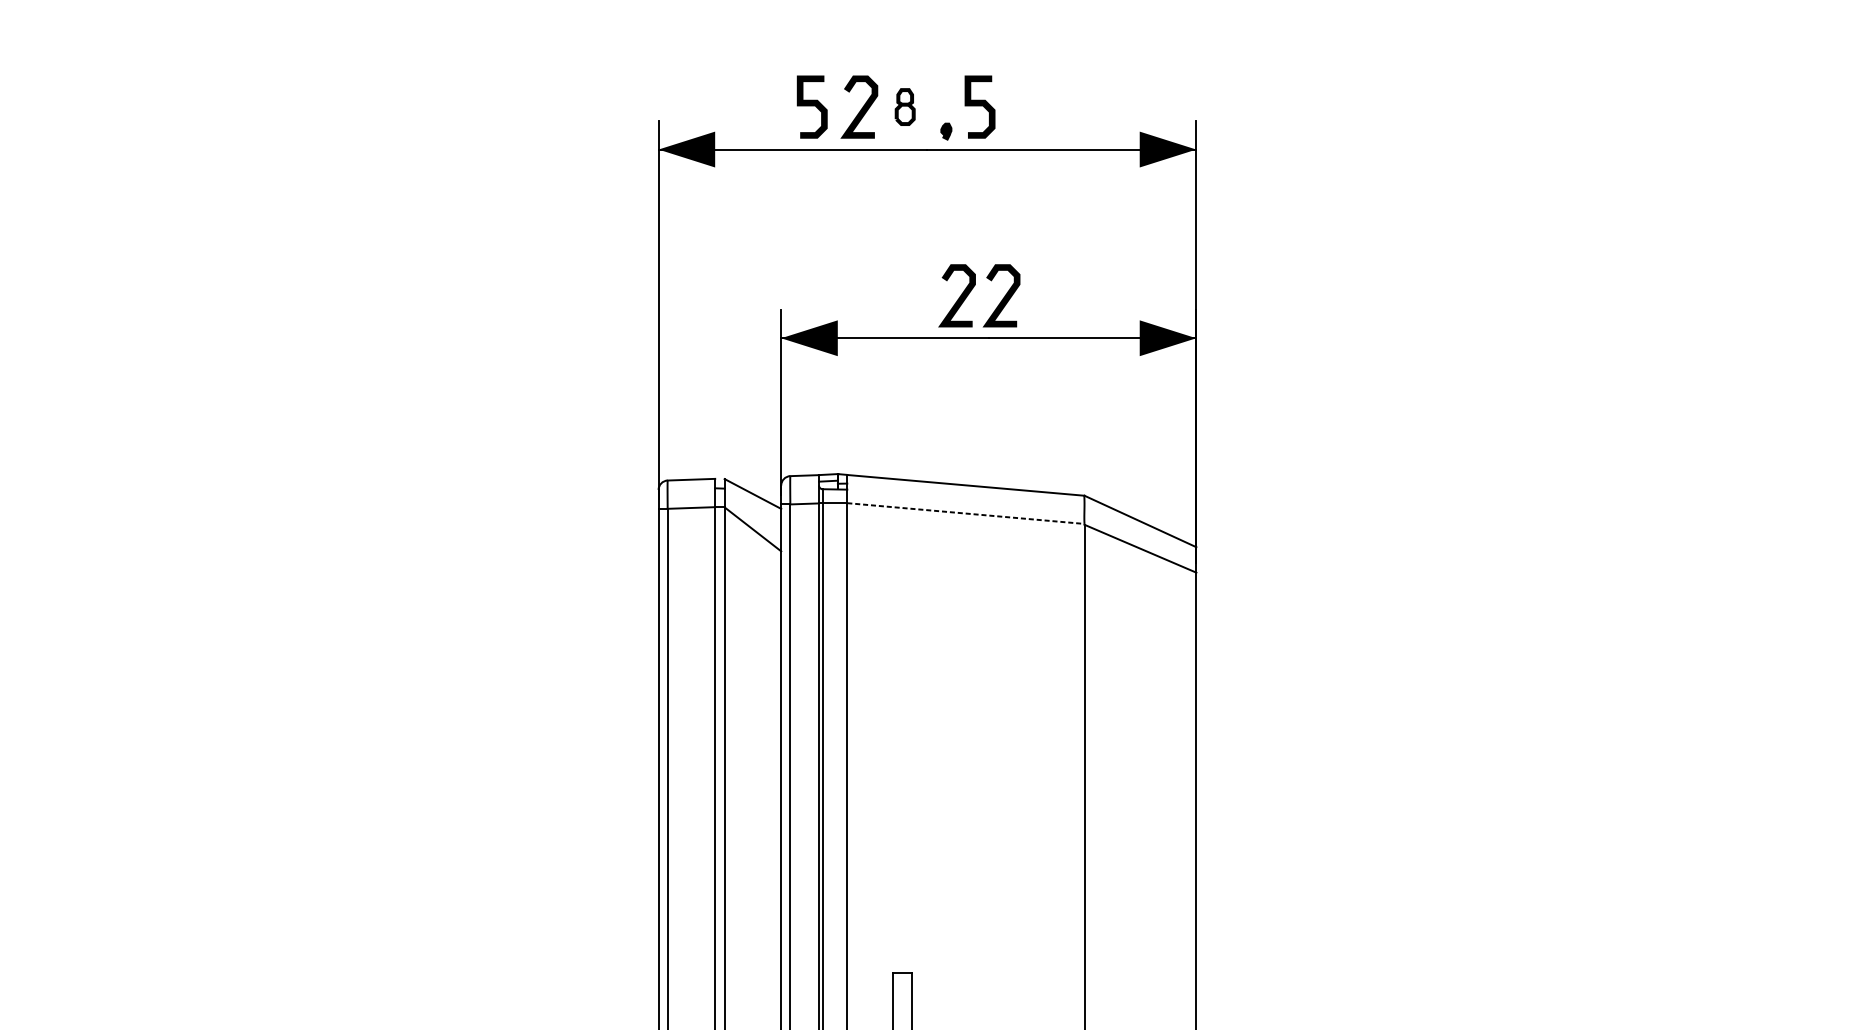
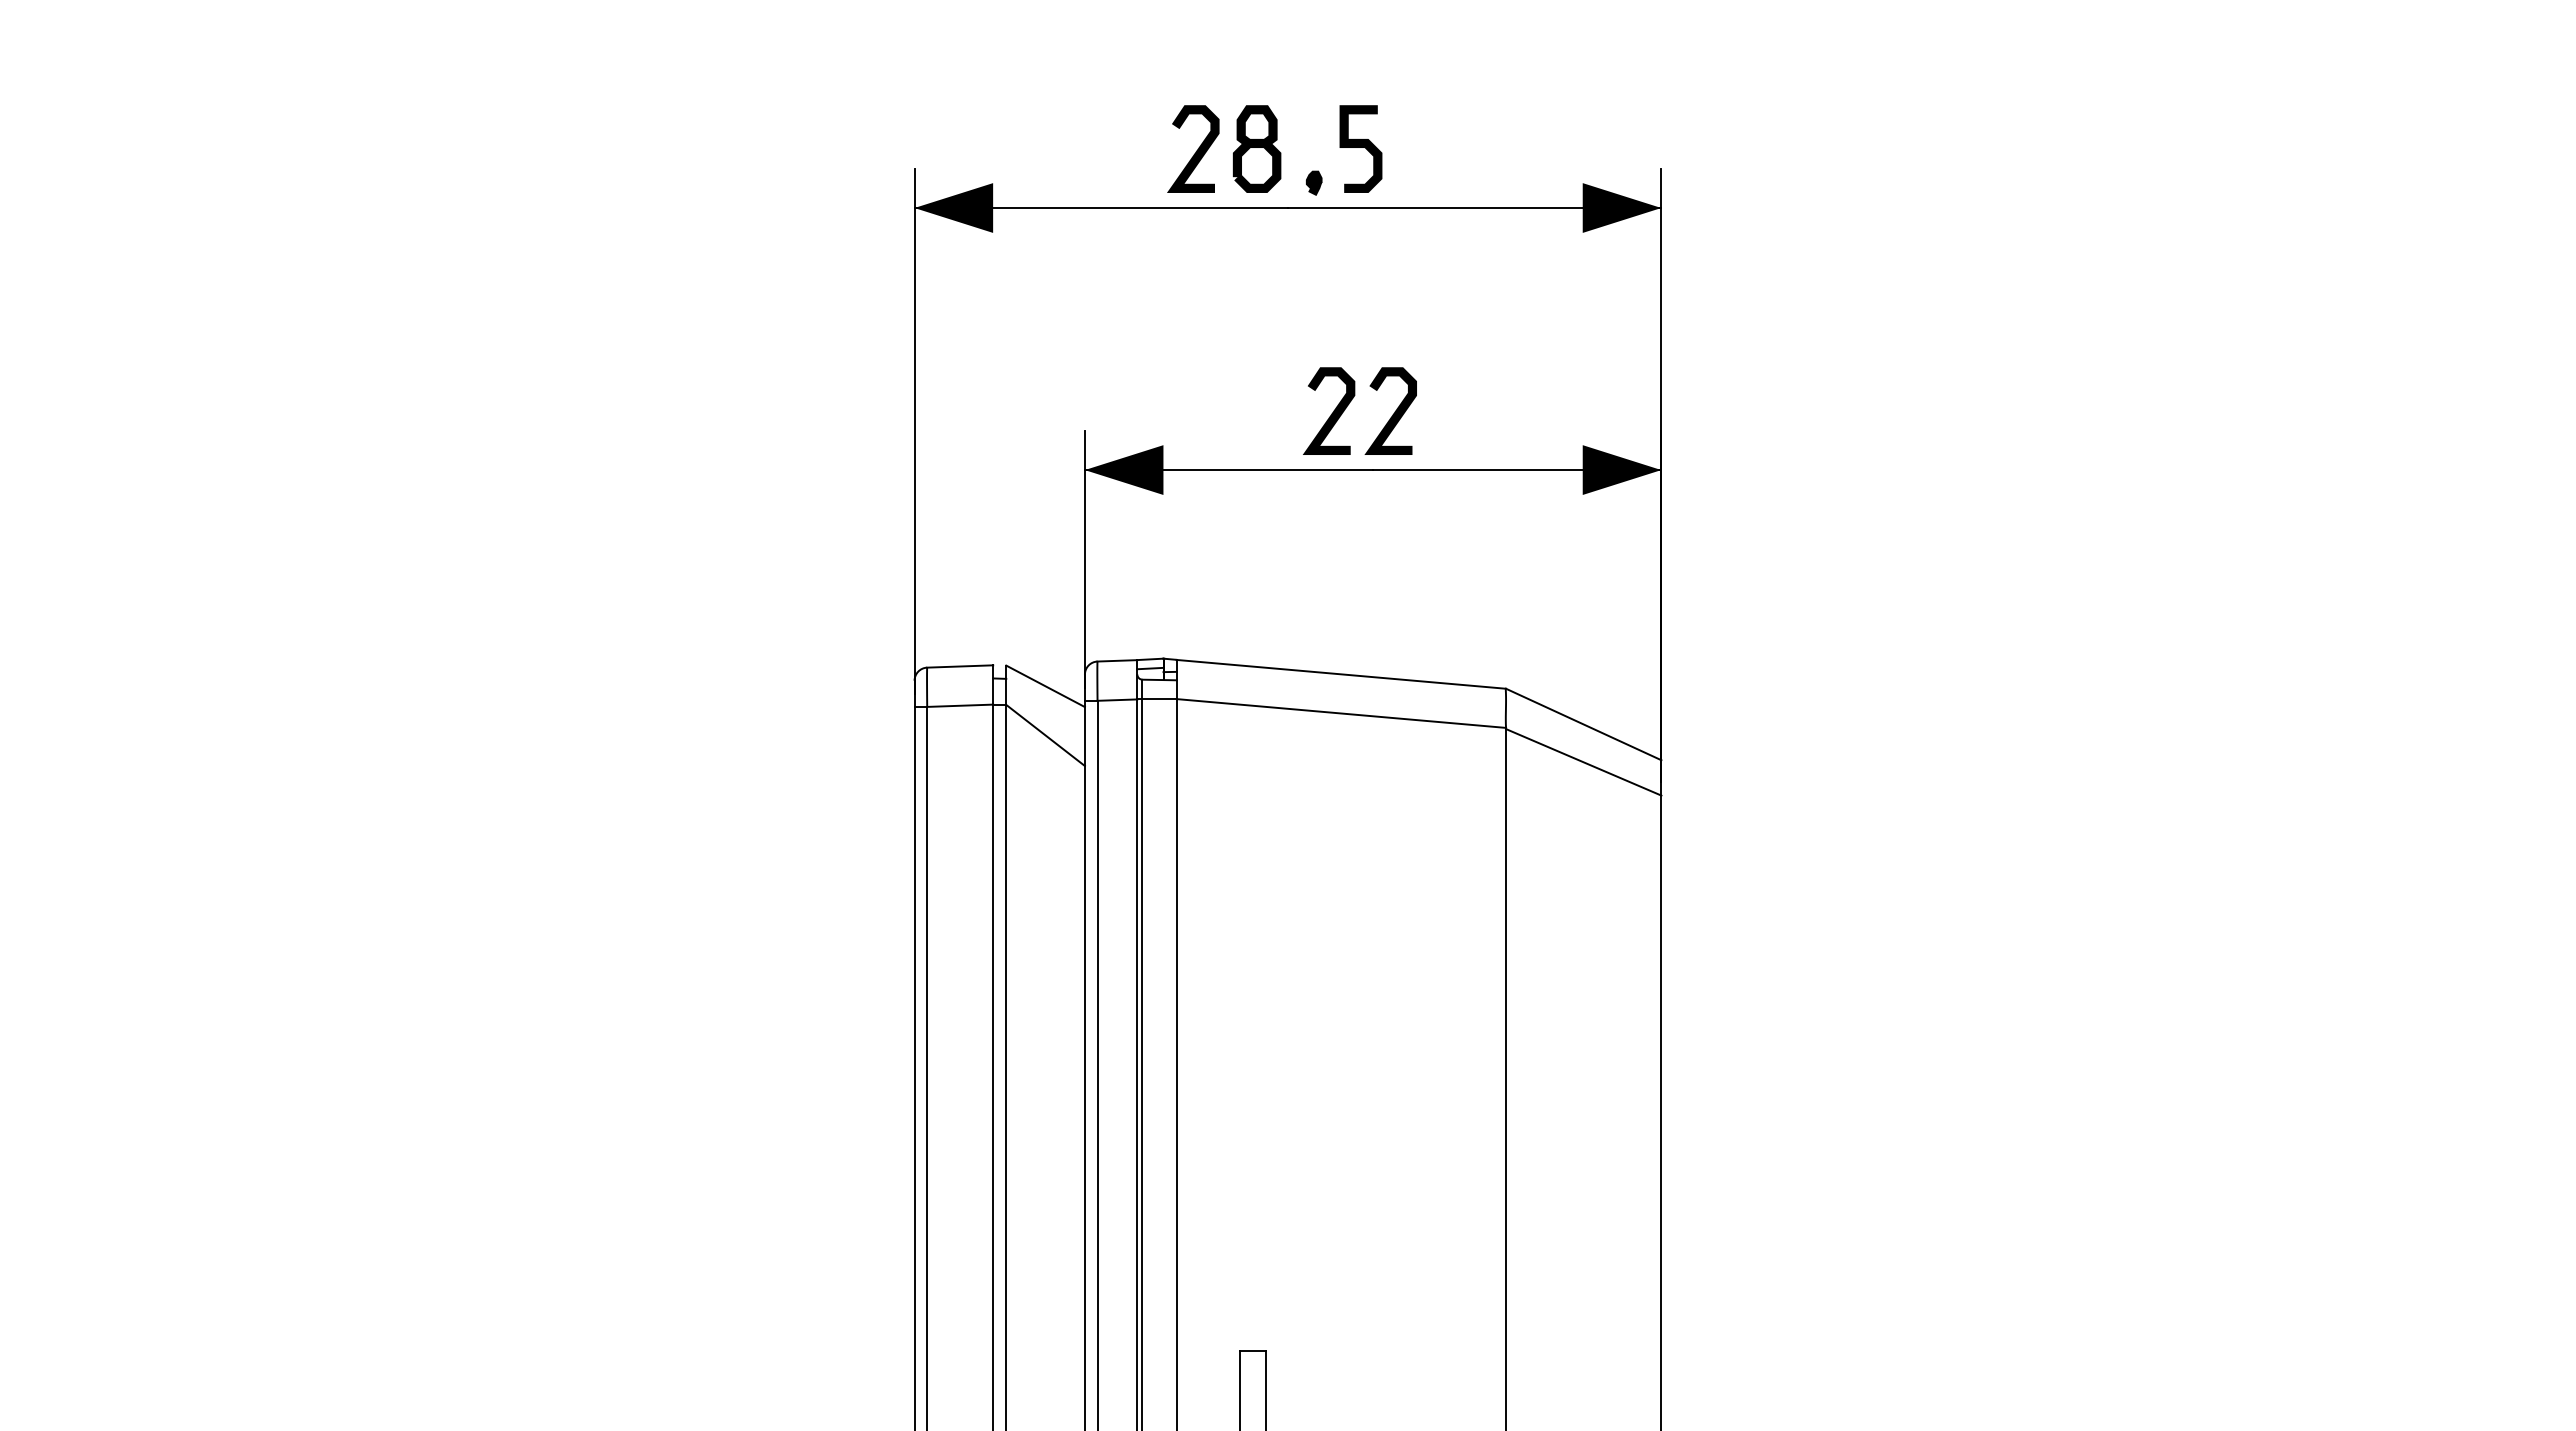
curve: (811, 105) -> (1127, 147), removed
part: (904, 106) -> (1256, 148), size x1.67
line: (966, 513) -> (1341, 713), dashed -> solid

